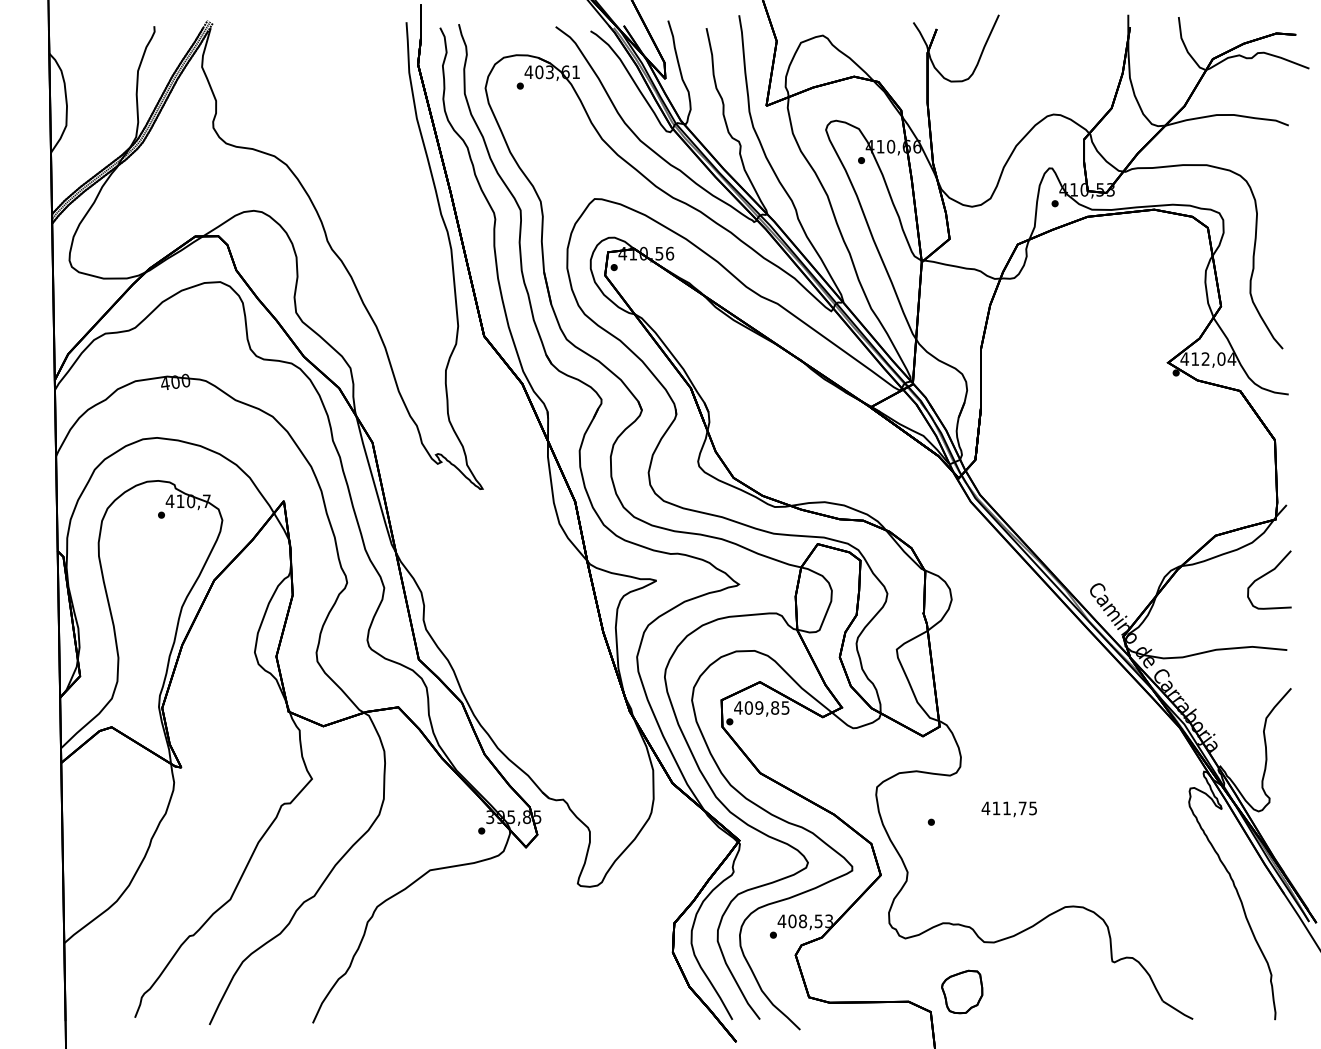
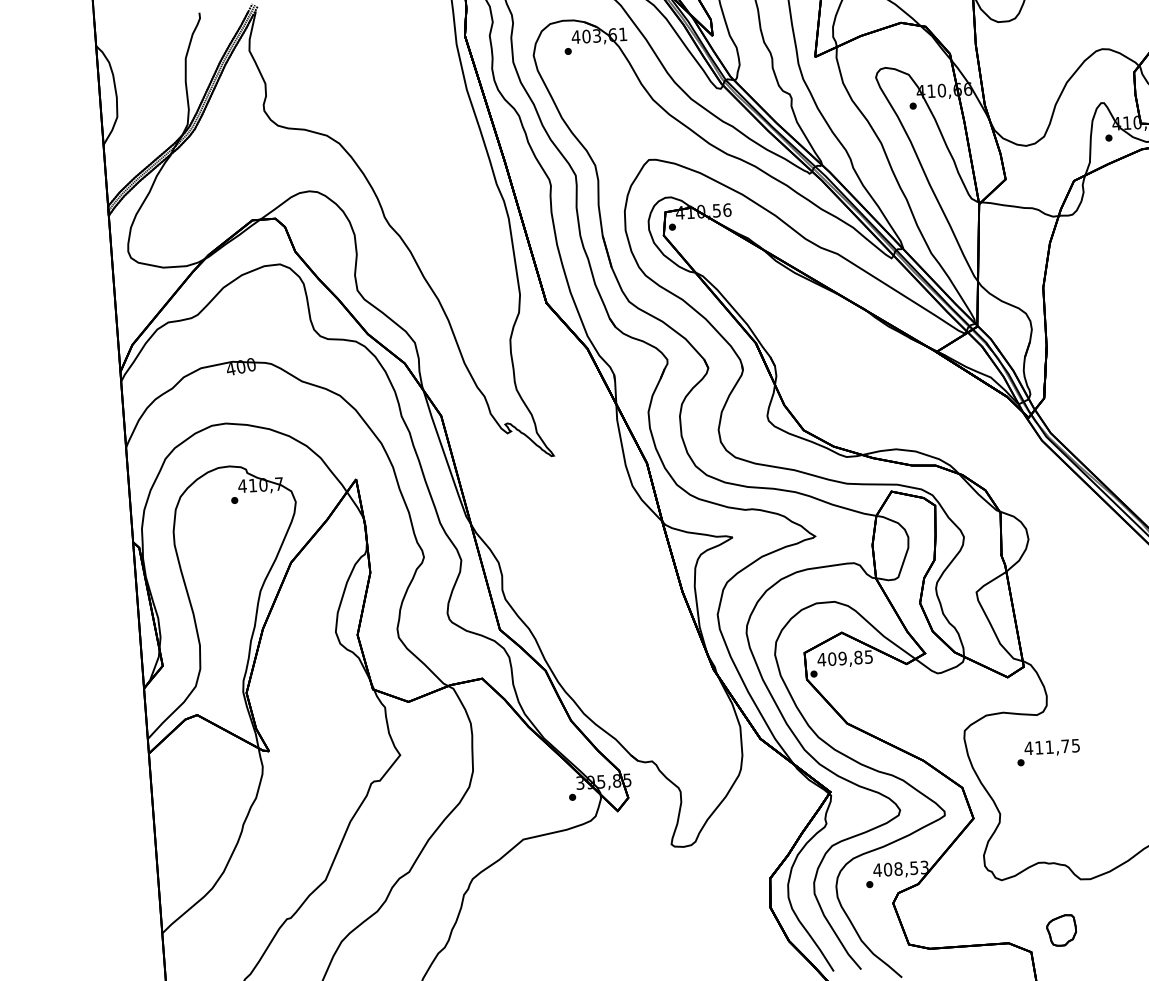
text: (1008, 809) -> (1051, 748), moved
part: (962, 992) -> (1061, 930), size x0.71

